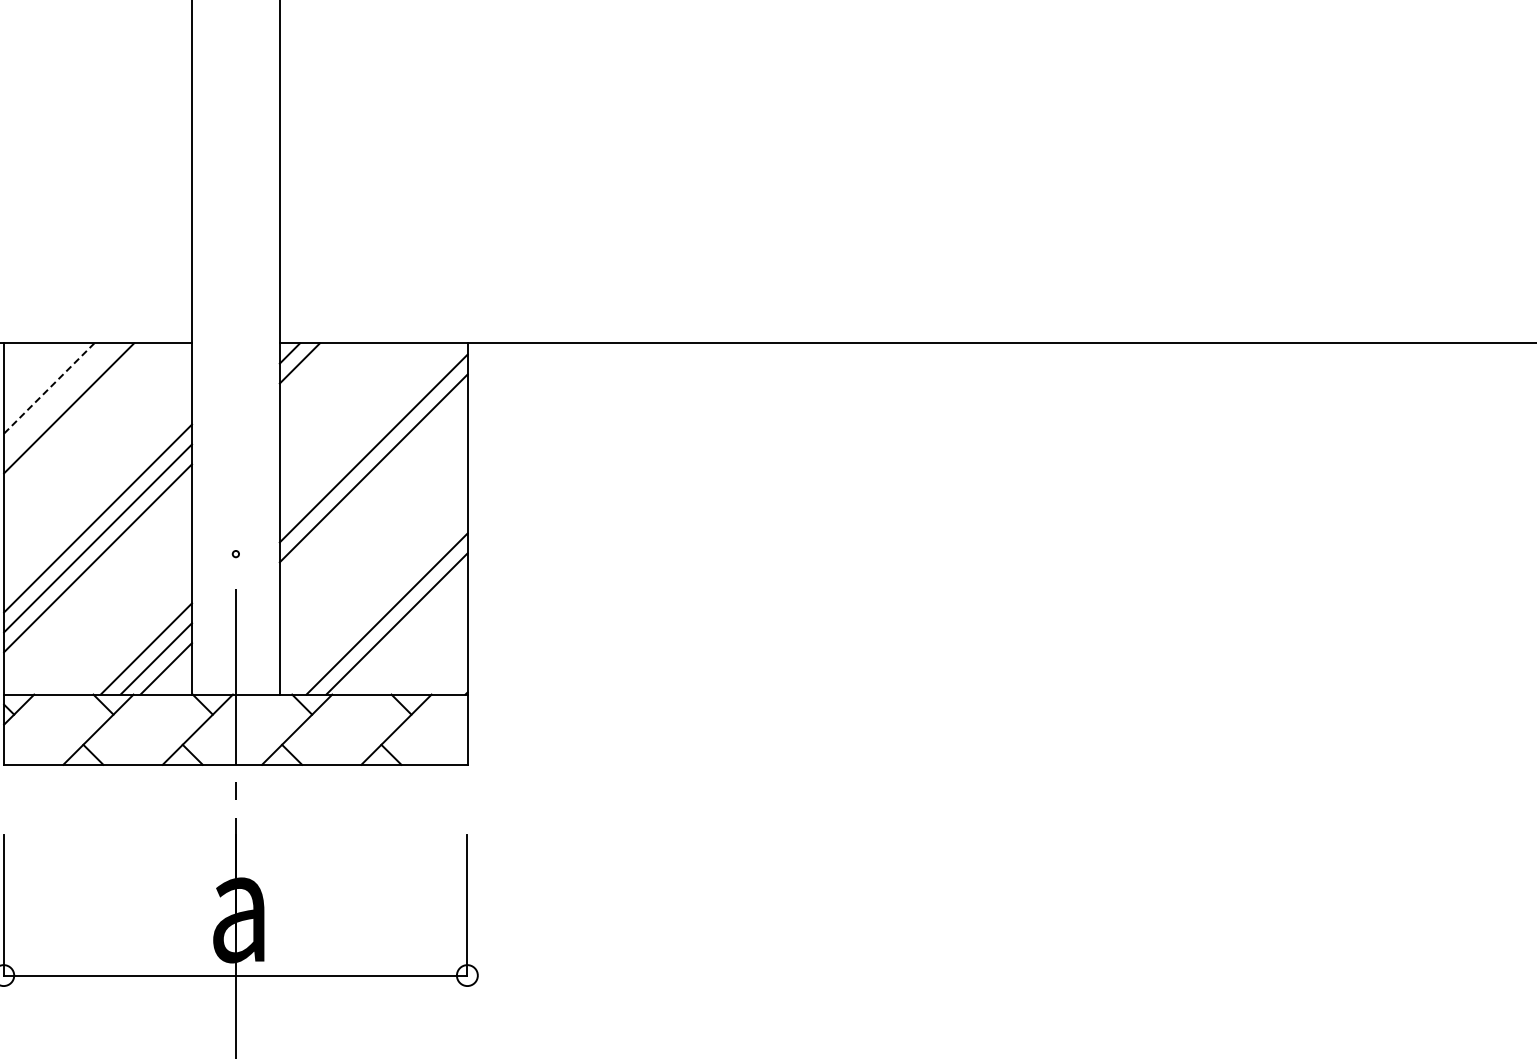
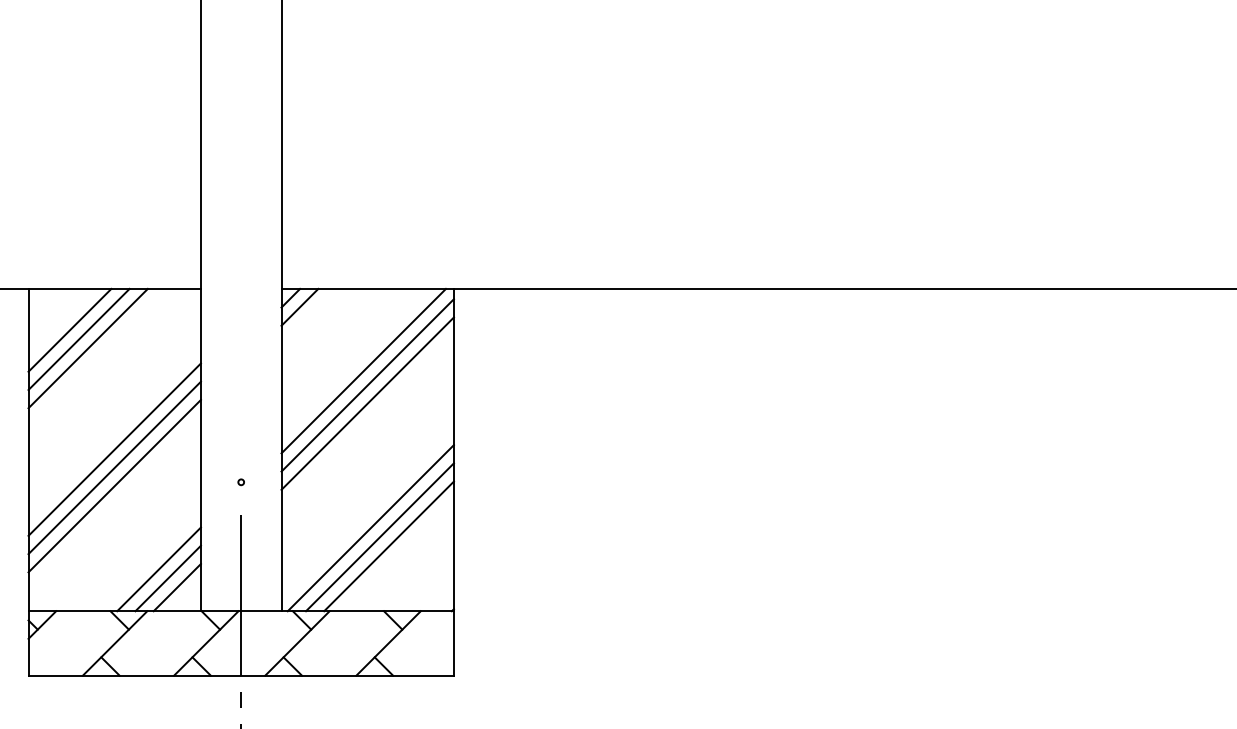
line: (49, 388) -> (70, 330), dashed -> solid
line: (59, 398) -> (79, 339), added
line: (369, 432) -> (363, 370), added
line: (376, 603) -> (370, 527), added

